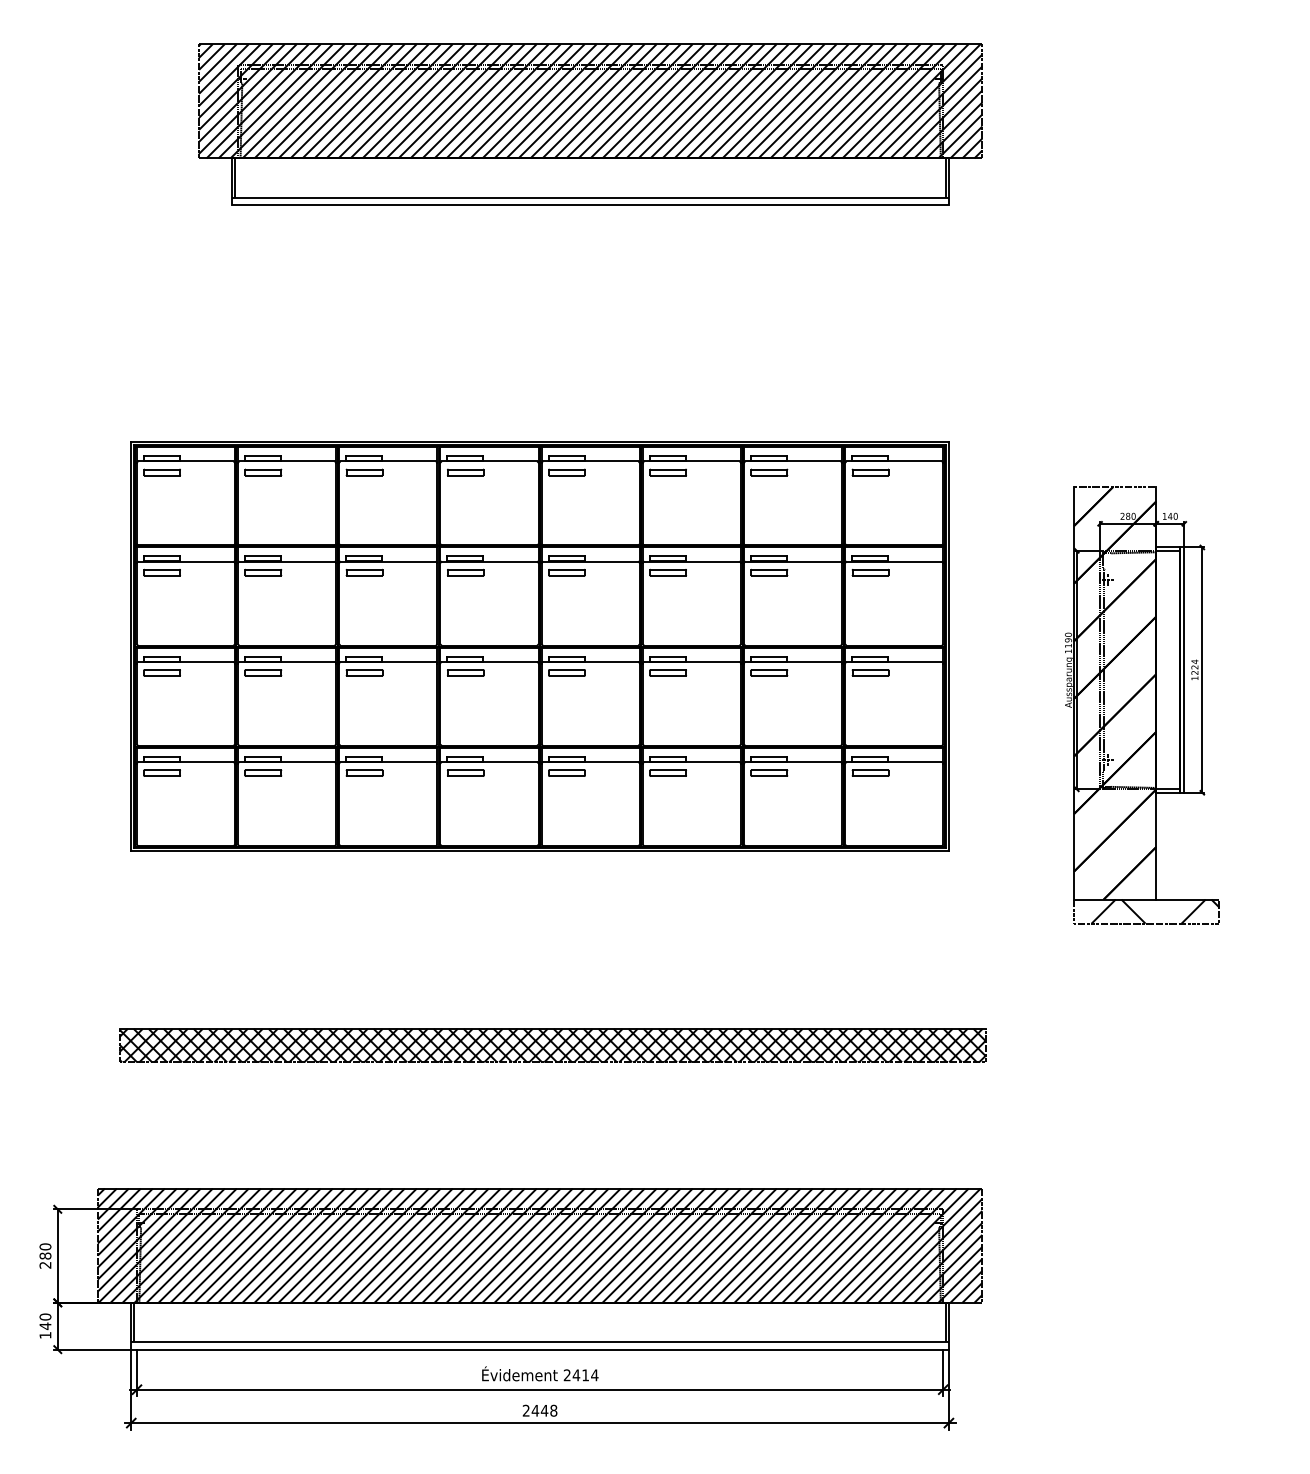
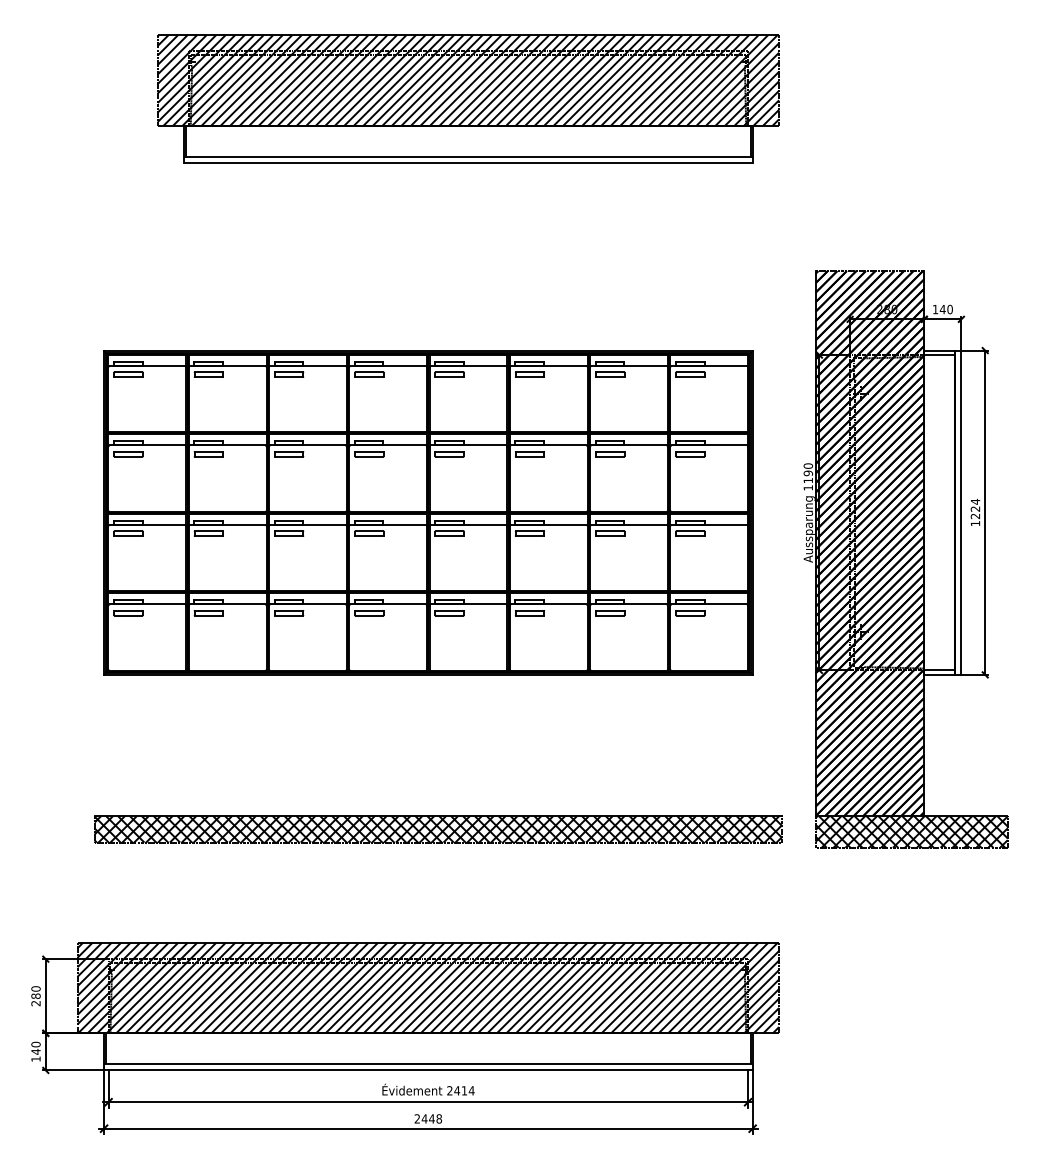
part: (1142, 705) -> (906, 559), size x1.67

